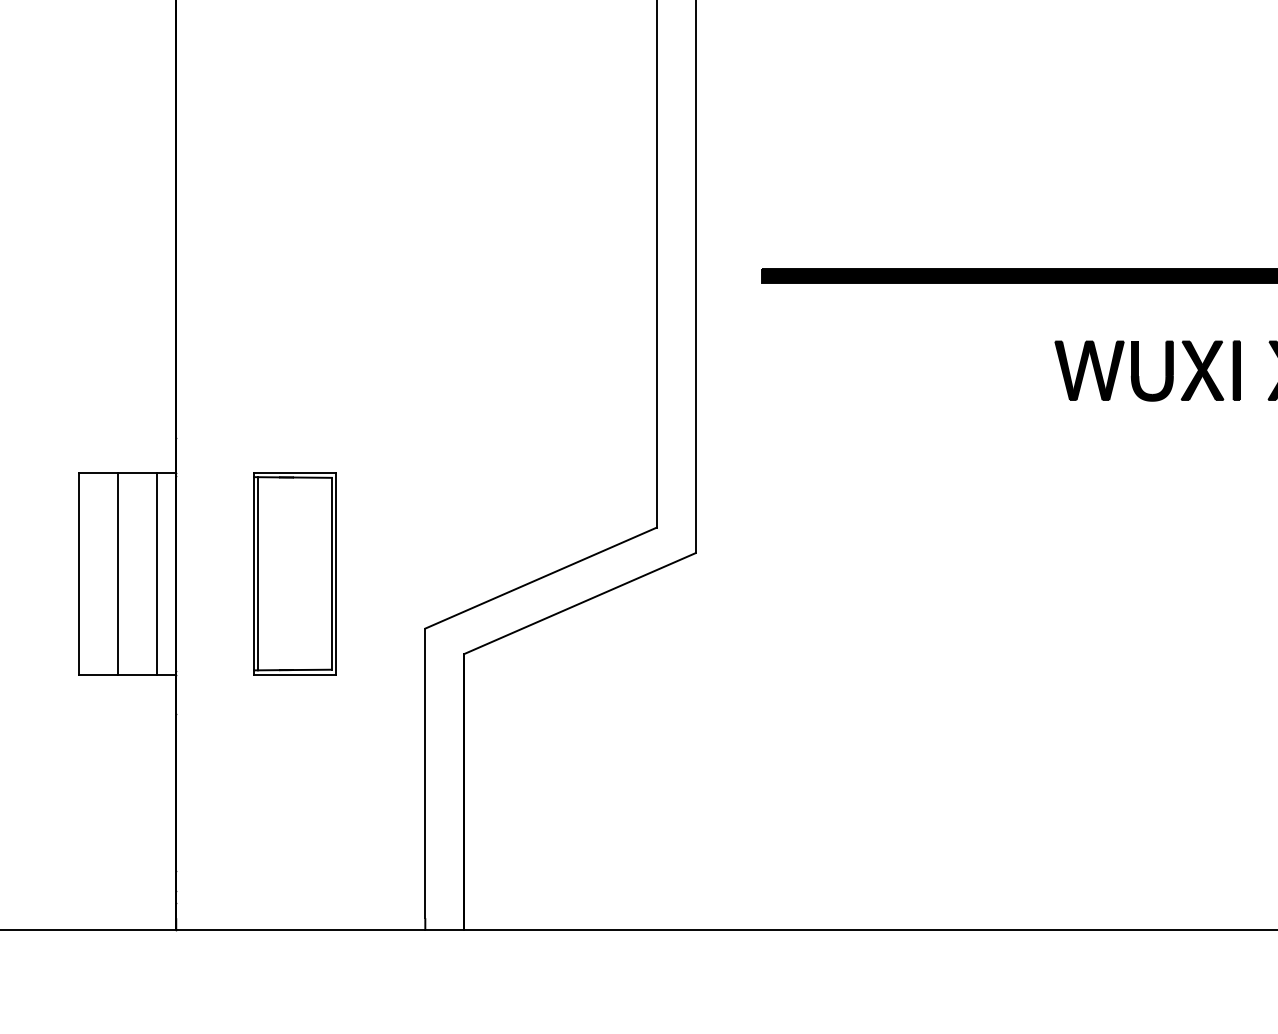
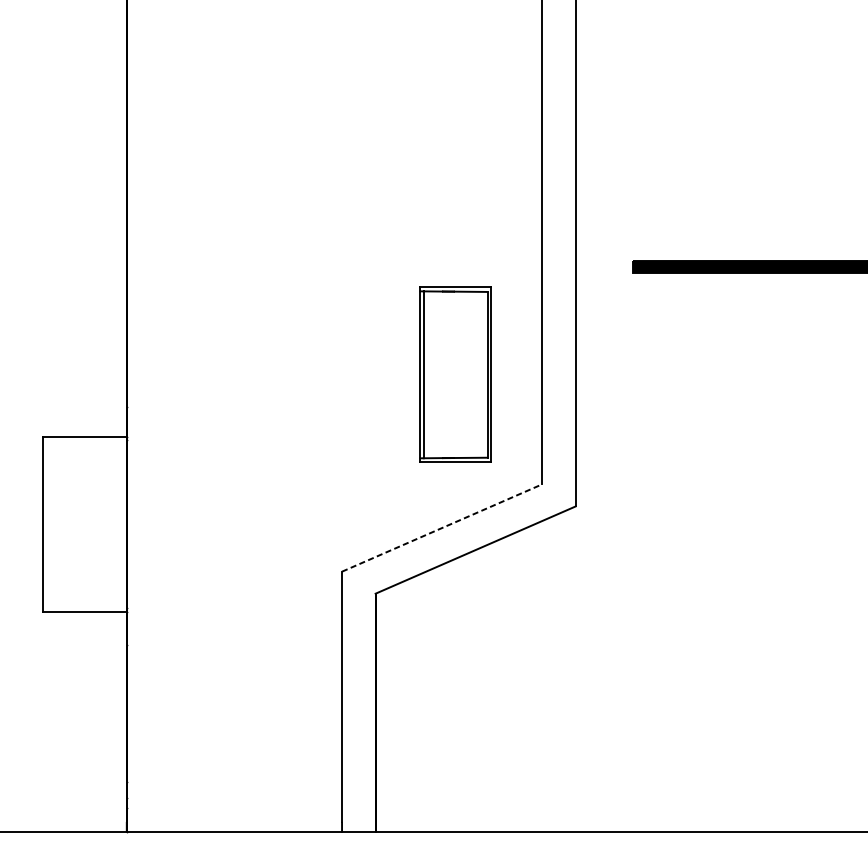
line: (117, 573) -> (76, 524), removed
line: (156, 573) -> (109, 524), removed
part: (294, 573) -> (455, 374), moved
line: (541, 577) -> (442, 527), solid -> dashed

